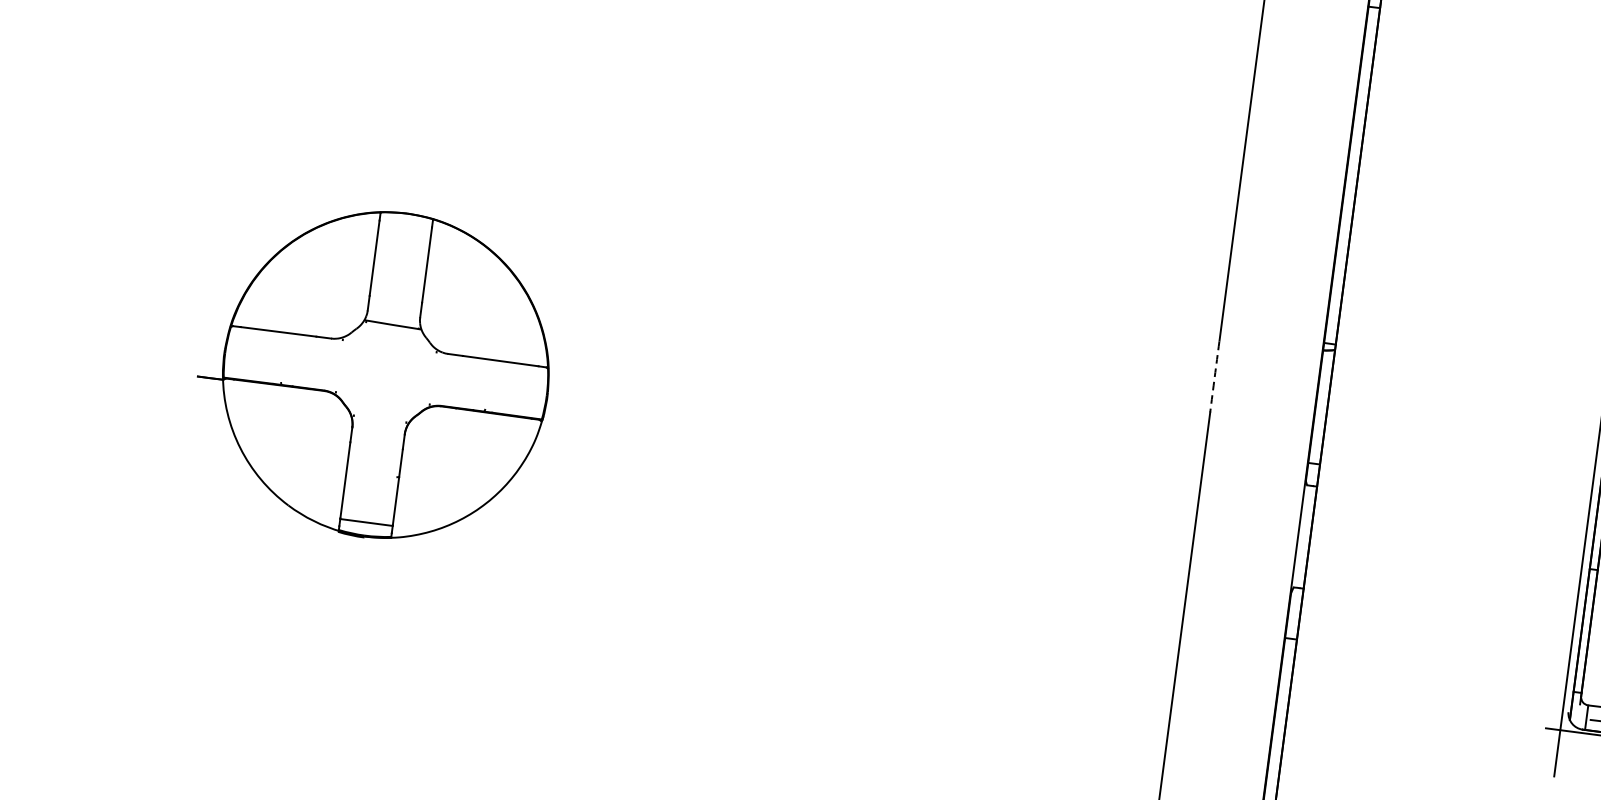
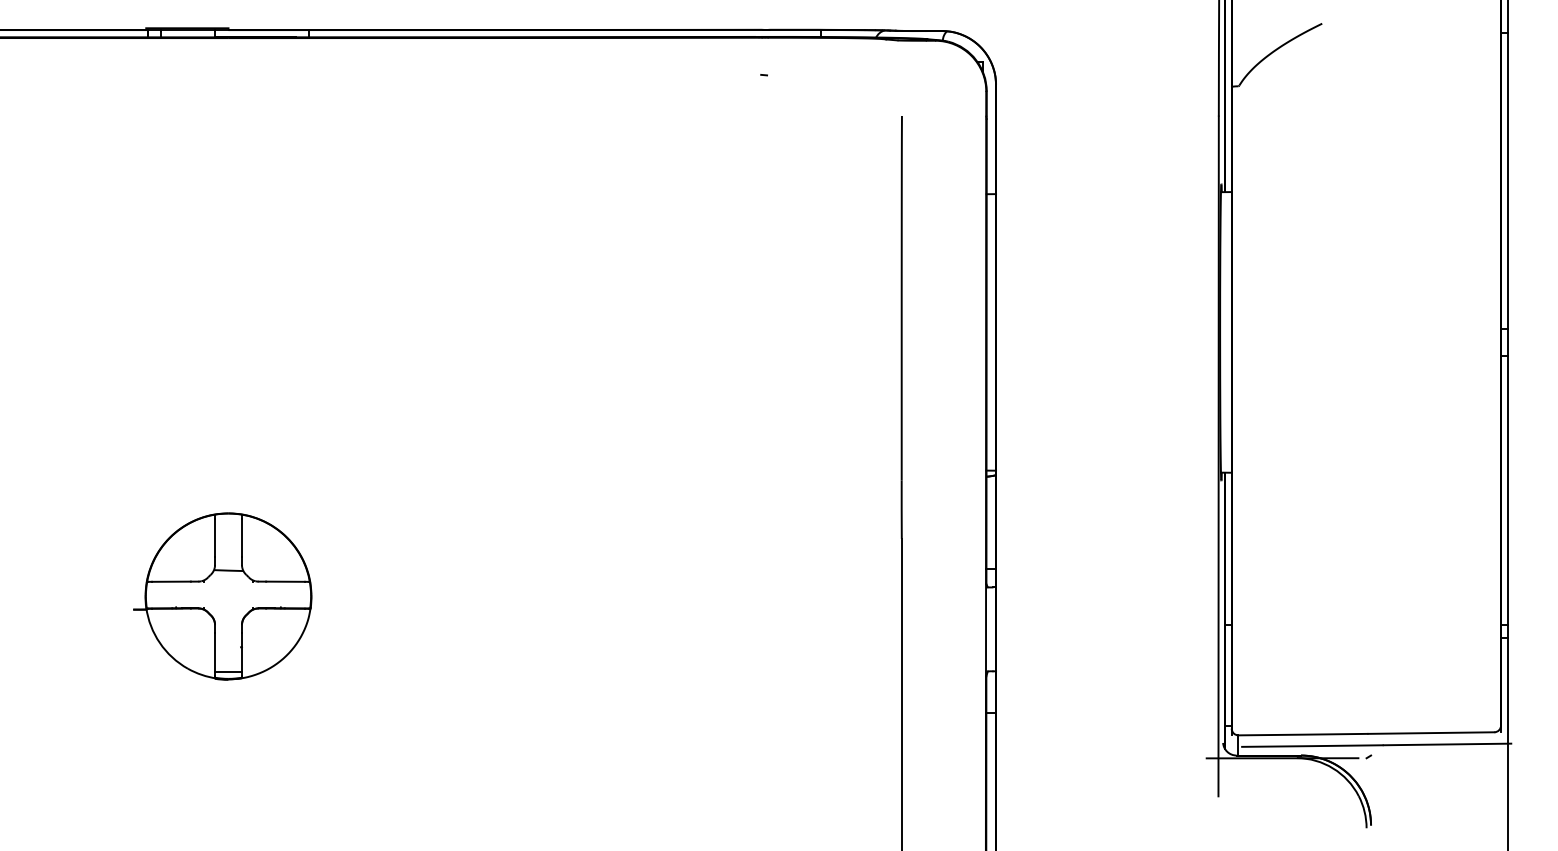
part: (374, 373) -> (222, 596), size x0.62
arc: (1214, 376) -> (901, 509), dashed -> solid

